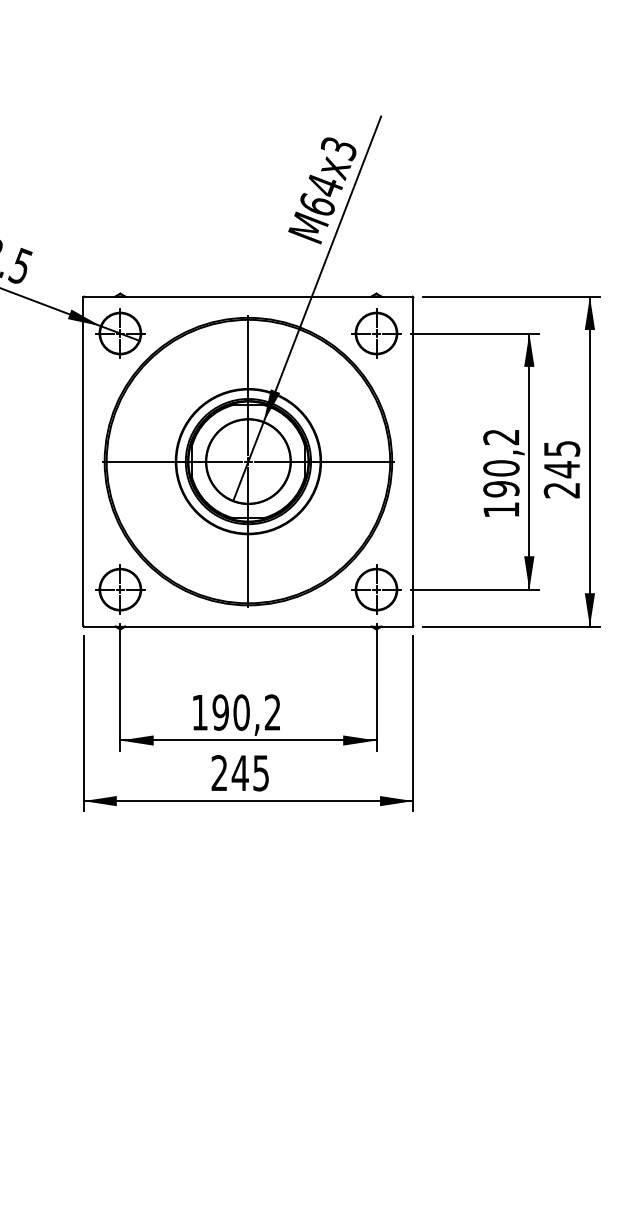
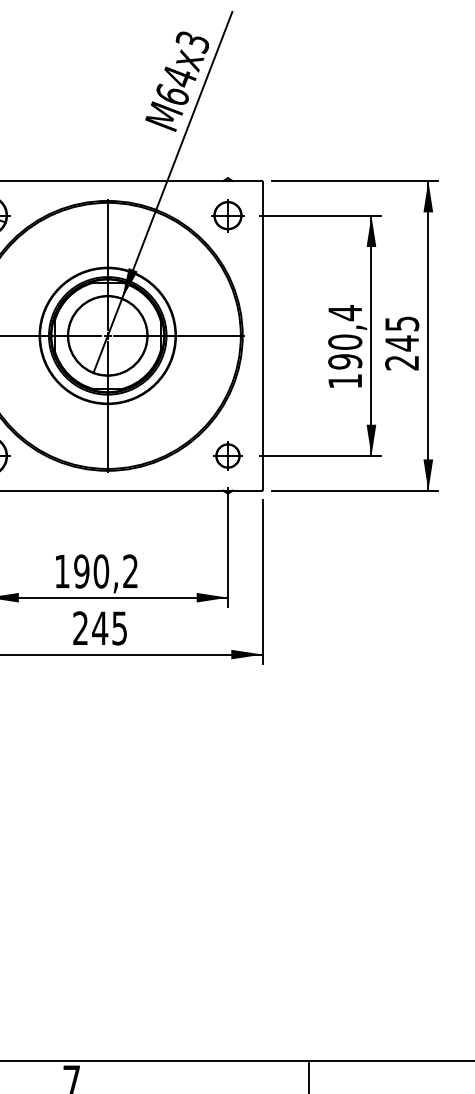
part: (376, 333) -> (227, 215), size x0.7
text: (501, 436) -> (345, 312), 190,2 -> 190,4
part: (376, 589) -> (227, 455), size x0.6

